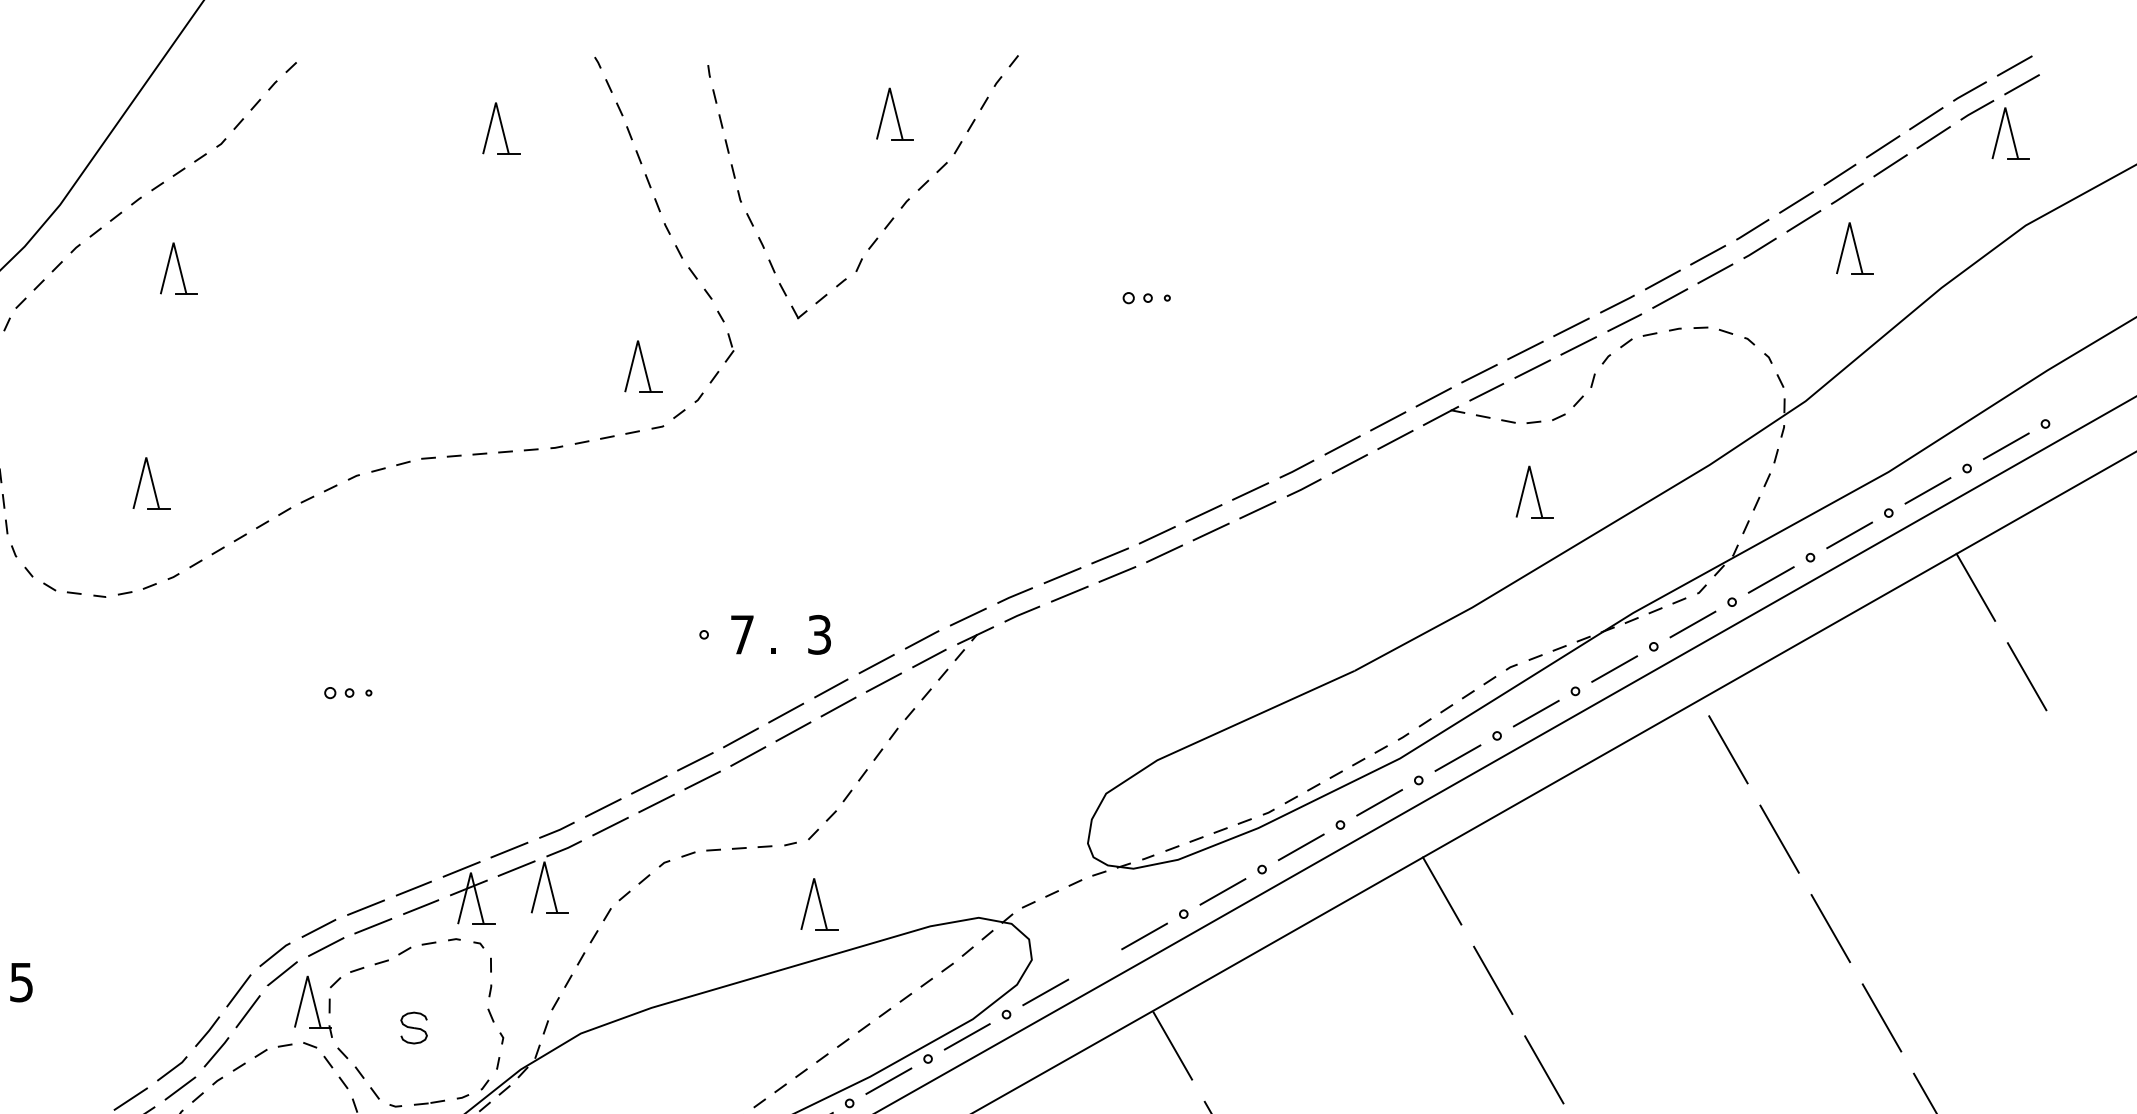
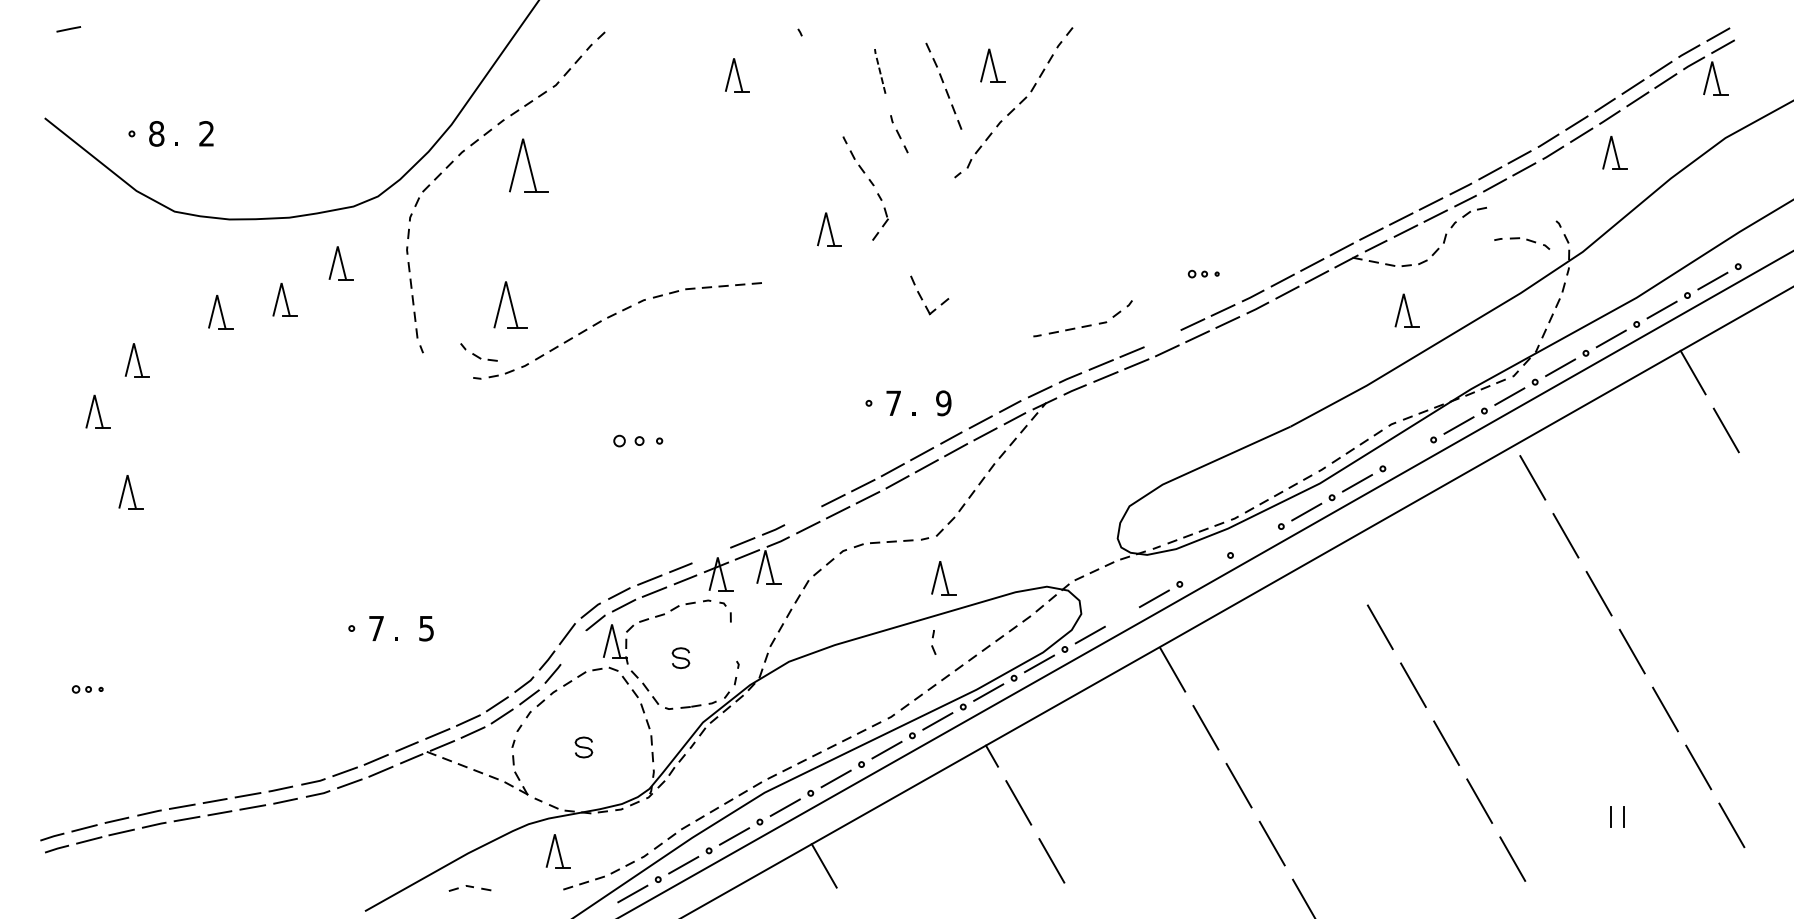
part: (720, 122) -> (879, 71), size x0.6
part: (632, 144) -> (943, 85), moved
part: (178, 269) -> (528, 166), size x1.6
part: (788, 295) -> (923, 299), moved
part: (1146, 297) -> (1203, 273), moved
part: (1712, 335) -> (1522, 243), moved
part: (627, 431) -> (1083, 325), moved
part: (151, 483) -> (510, 305), size x1.4
line: (1157, 534) -> (1162, 338), removed
part: (52, 581) -> (478, 352), moved
text: (819, 635) -> (943, 403), 3 -> 9
part: (348, 692) -> (638, 440), size x1.6
line: (1535, 713) -> (1407, 454), removed
line: (603, 807) -> (803, 515), removed
line: (1300, 846) -> (1255, 540), removed
line: (461, 869) -> (711, 555), removed
line: (1221, 891) -> (1204, 569), removed
line: (1440, 891) -> (1346, 569), removed
part: (490, 1003) -> (933, 642), moved
line: (246, 1011) -> (572, 647), removed

